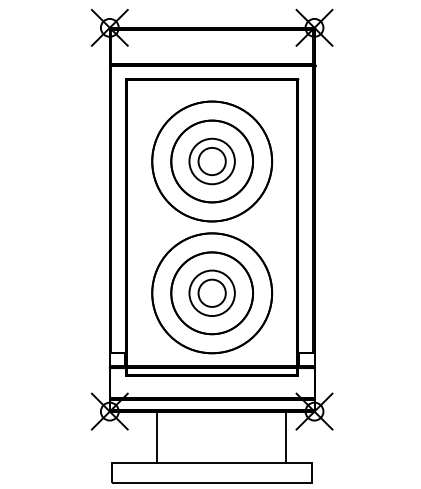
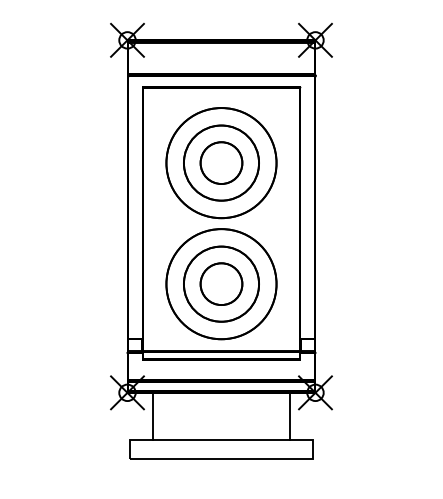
circle: (212, 160) -> (221, 162), size x1.67
circle: (212, 293) -> (221, 284), size x1.67
line: (156, 436) -> (153, 415), moved

